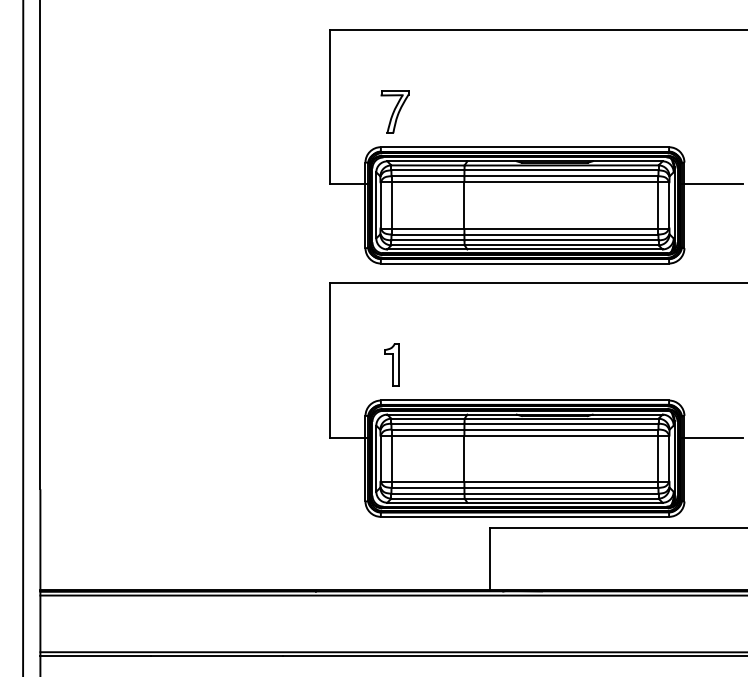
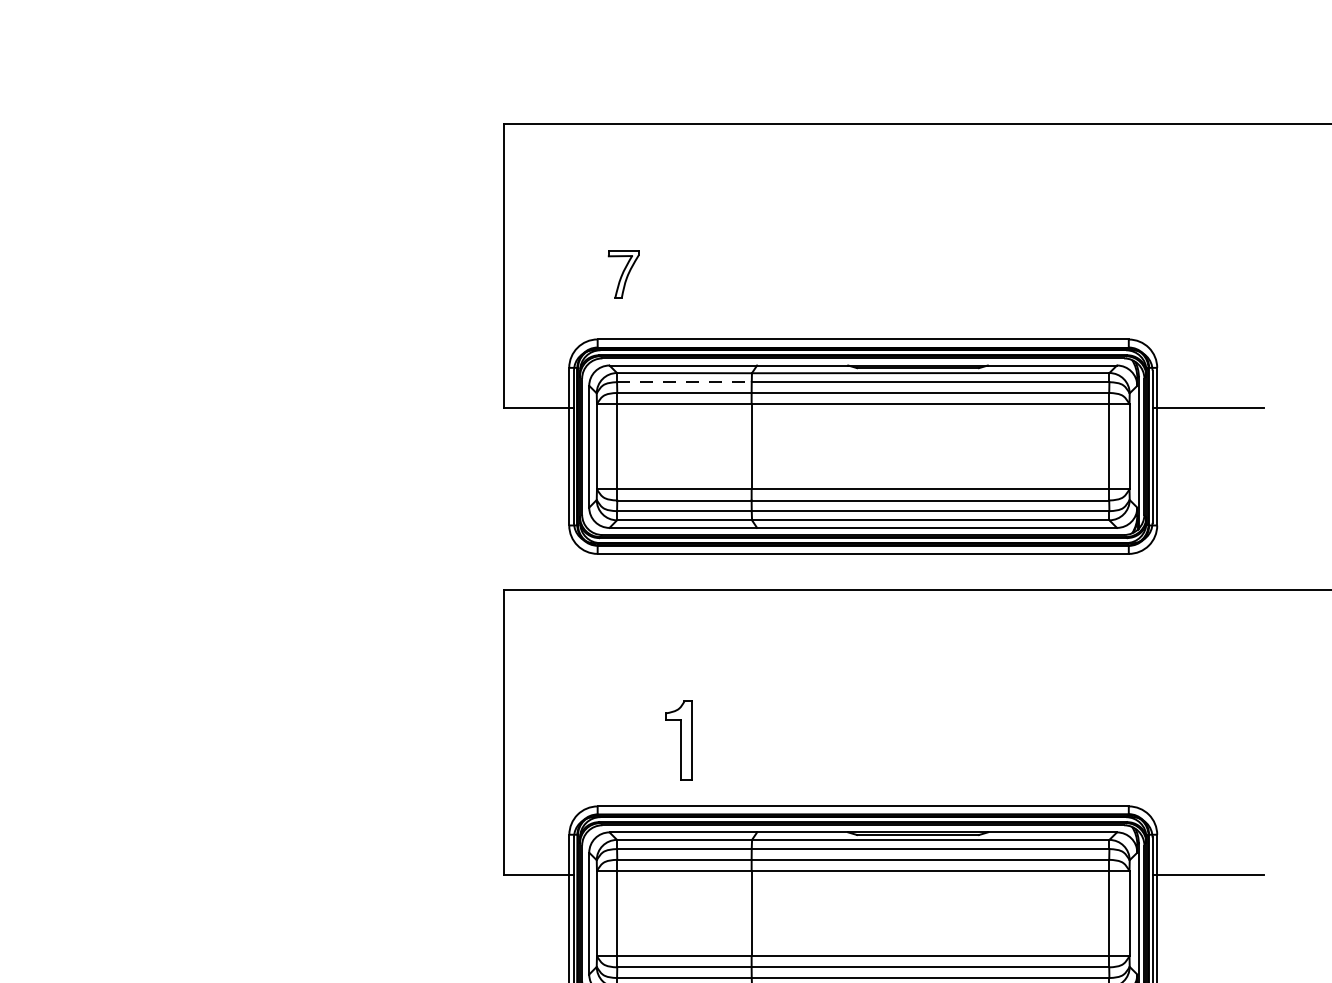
part: (394, 111) -> (622, 273), size x0.6
line: (427, 170) -> (683, 382), solid -> dashed
part: (391, 364) -> (678, 739), moved

